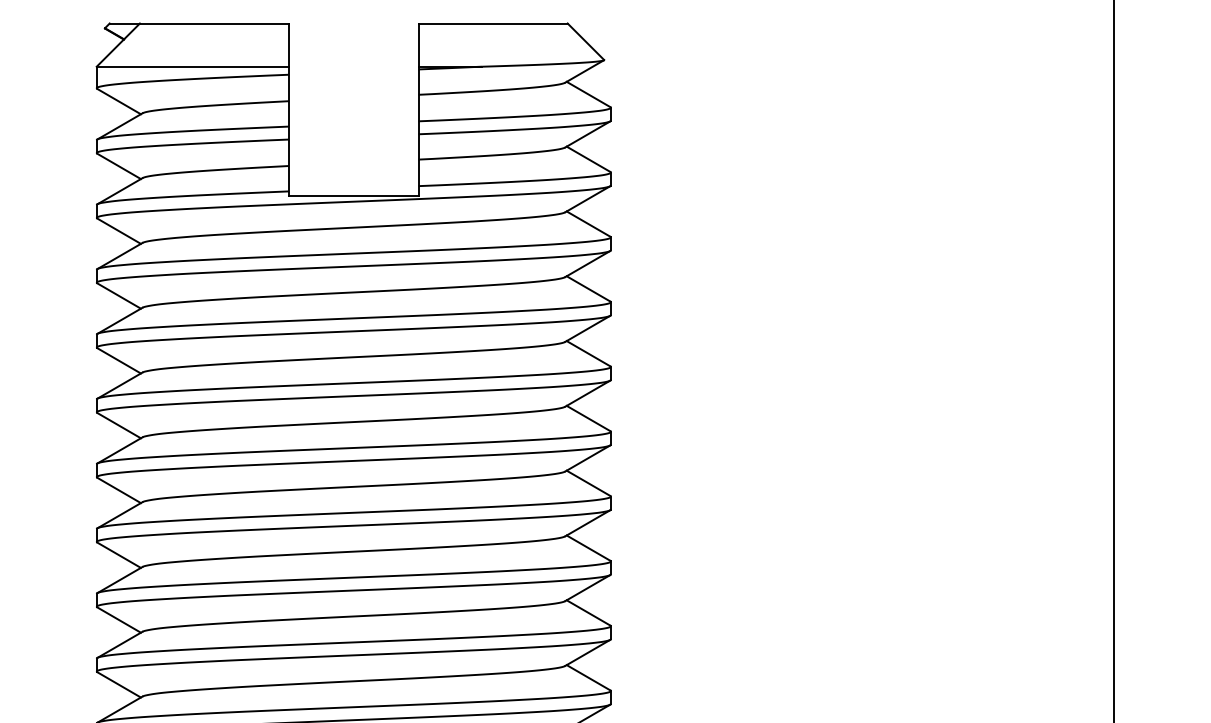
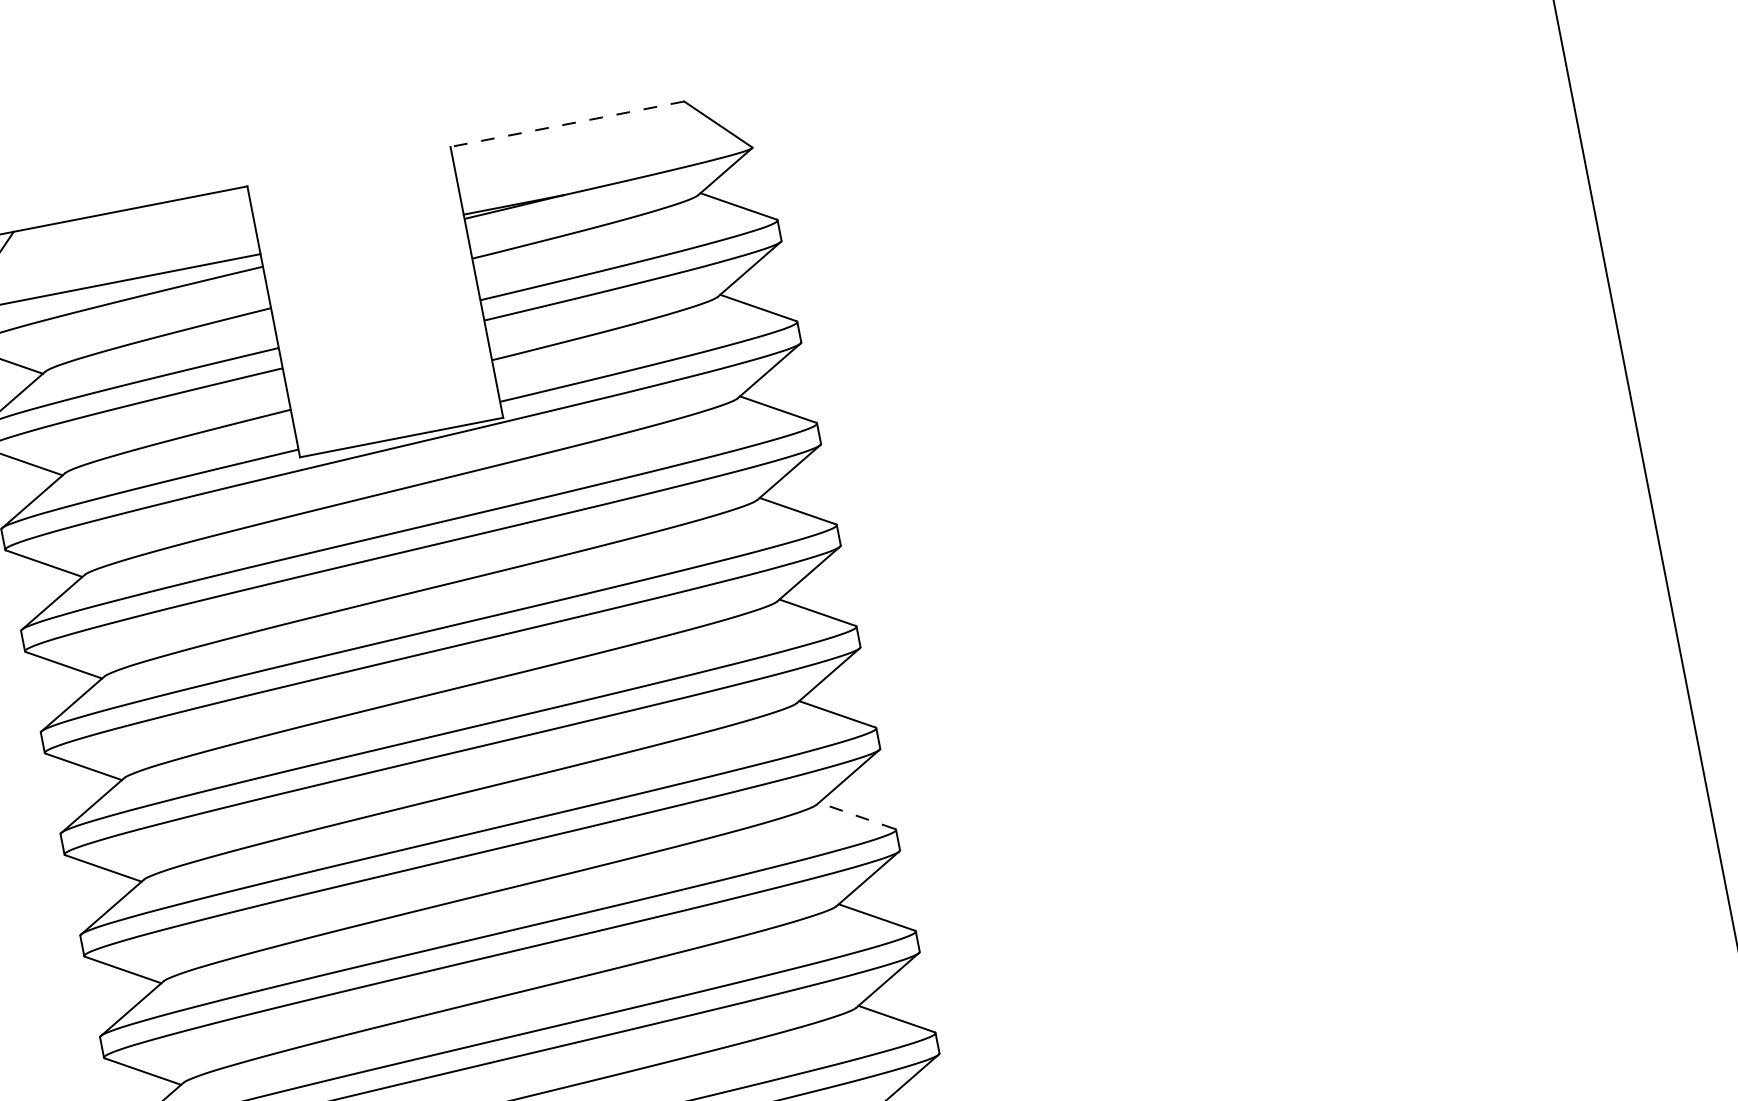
line: (493, 23) -> (567, 124), solid -> dashed
line: (588, 483) -> (857, 816), solid -> dashed

